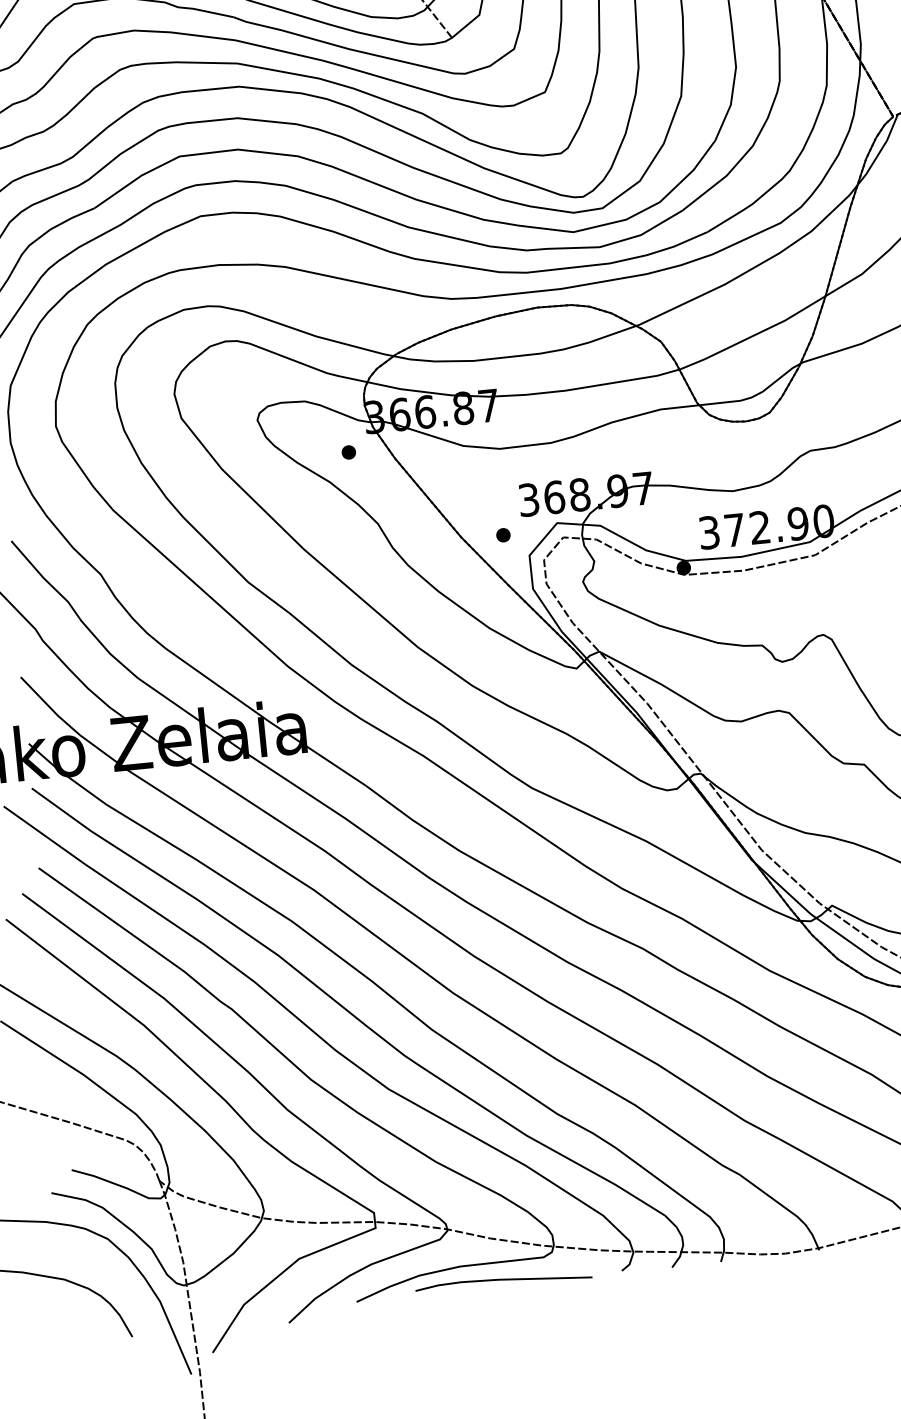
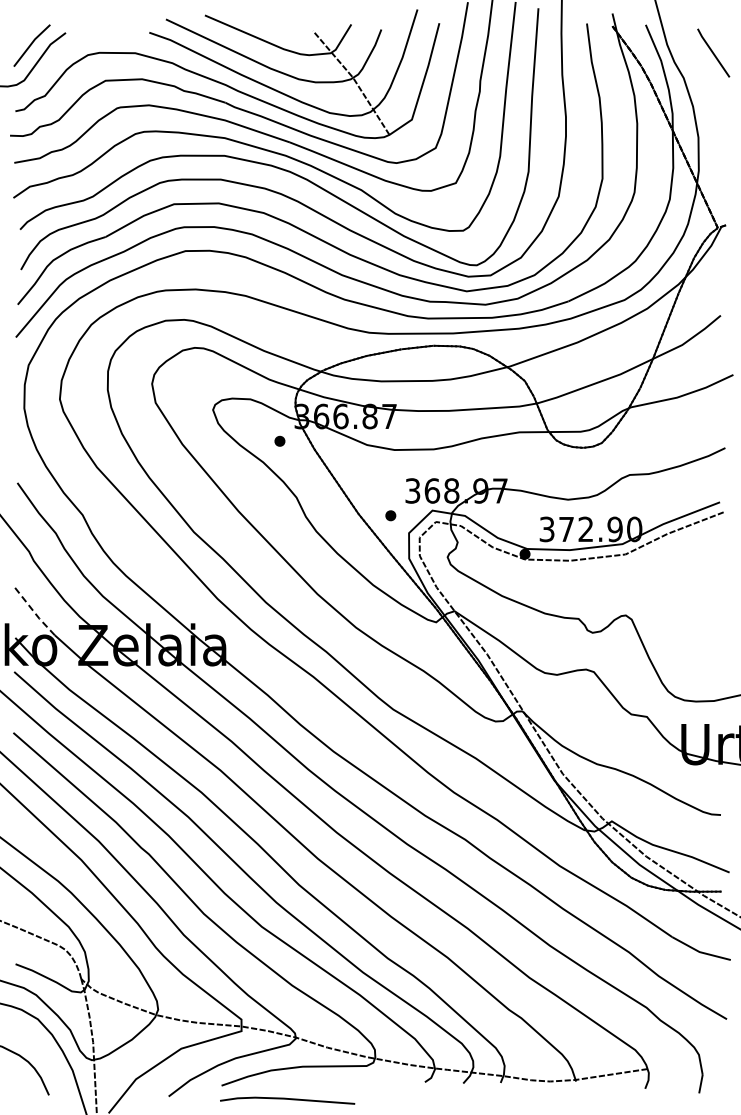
line: (49, 706) -> (33, 611), solid -> dashed
line: (503, 1280) -> (287, 1099), moved

